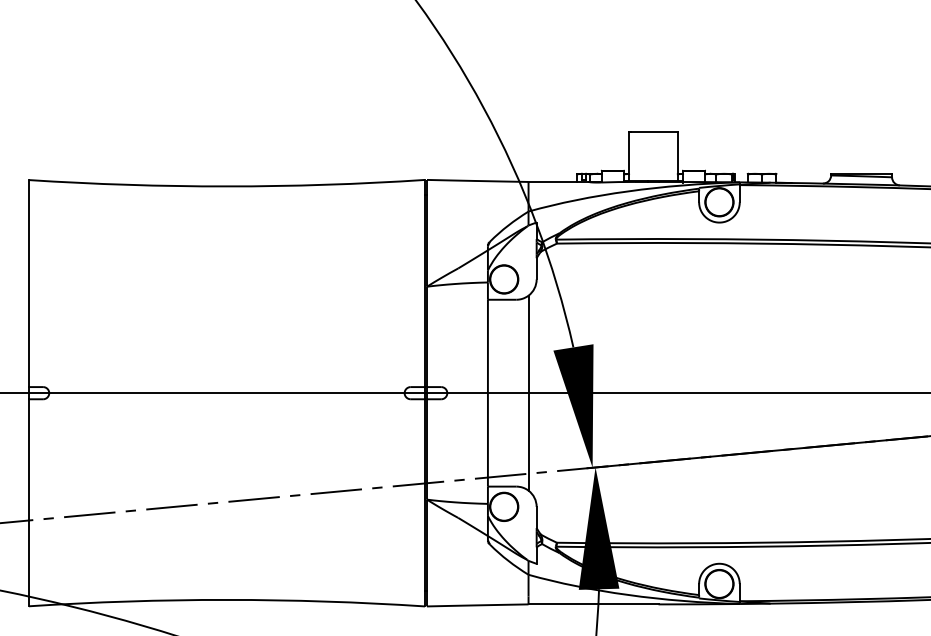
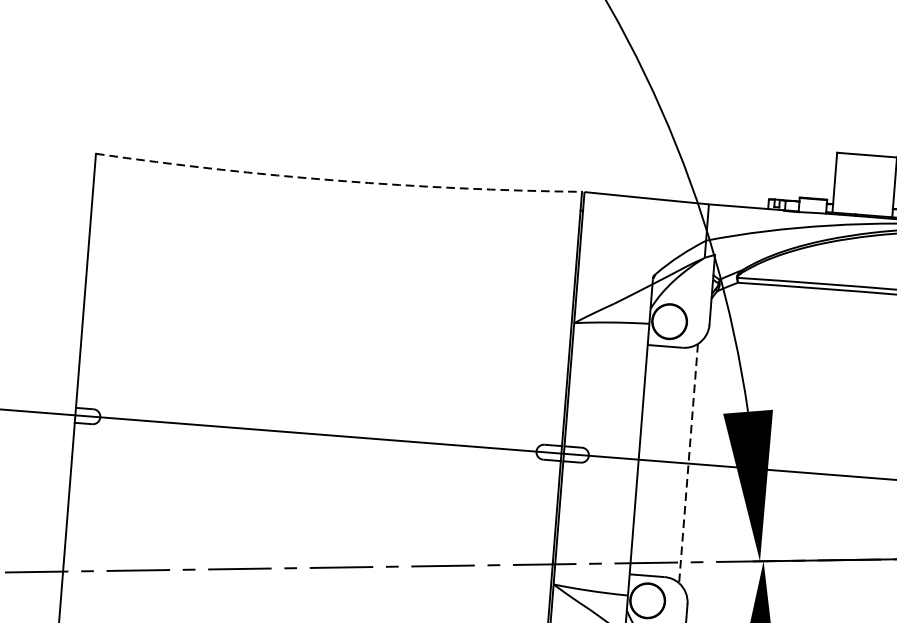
arc: (226, 186) -> (337, 180), solid -> dashed
line: (528, 393) -> (688, 463), solid -> dashed

